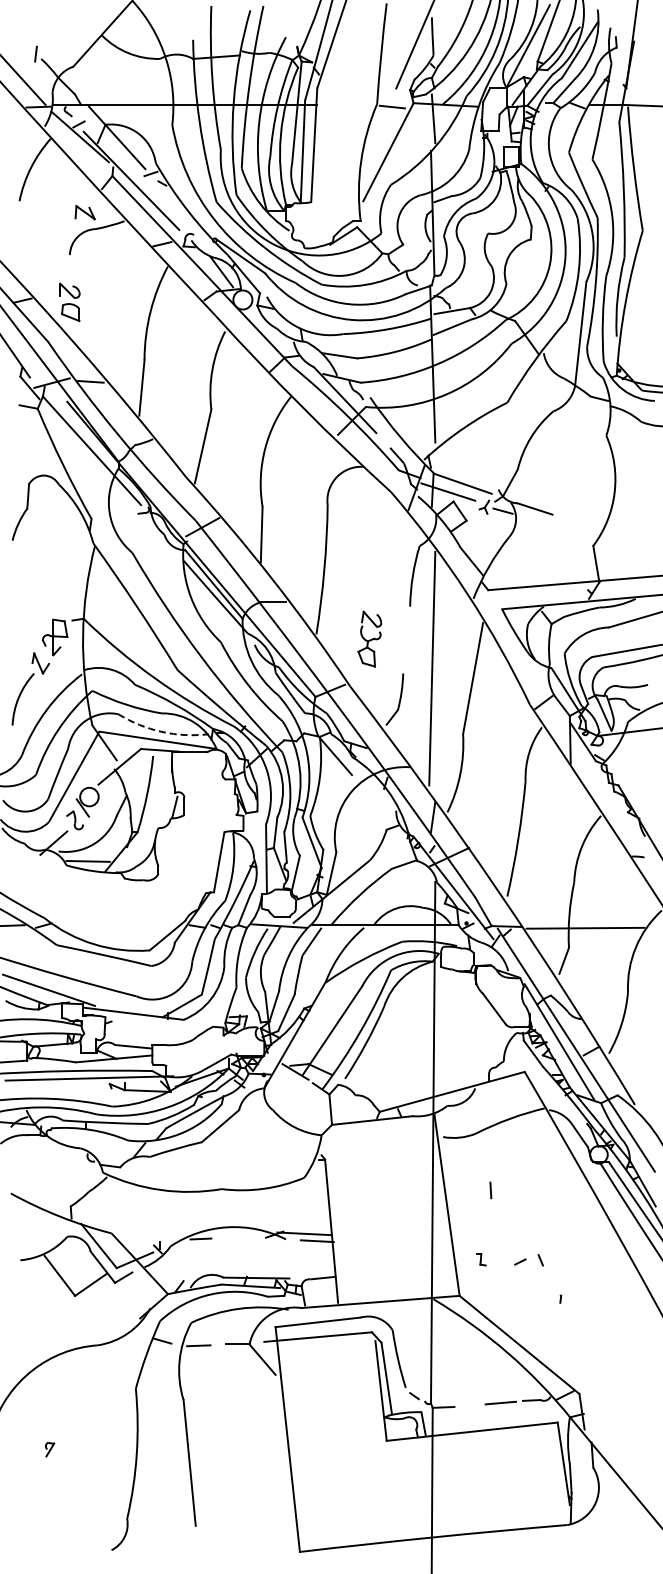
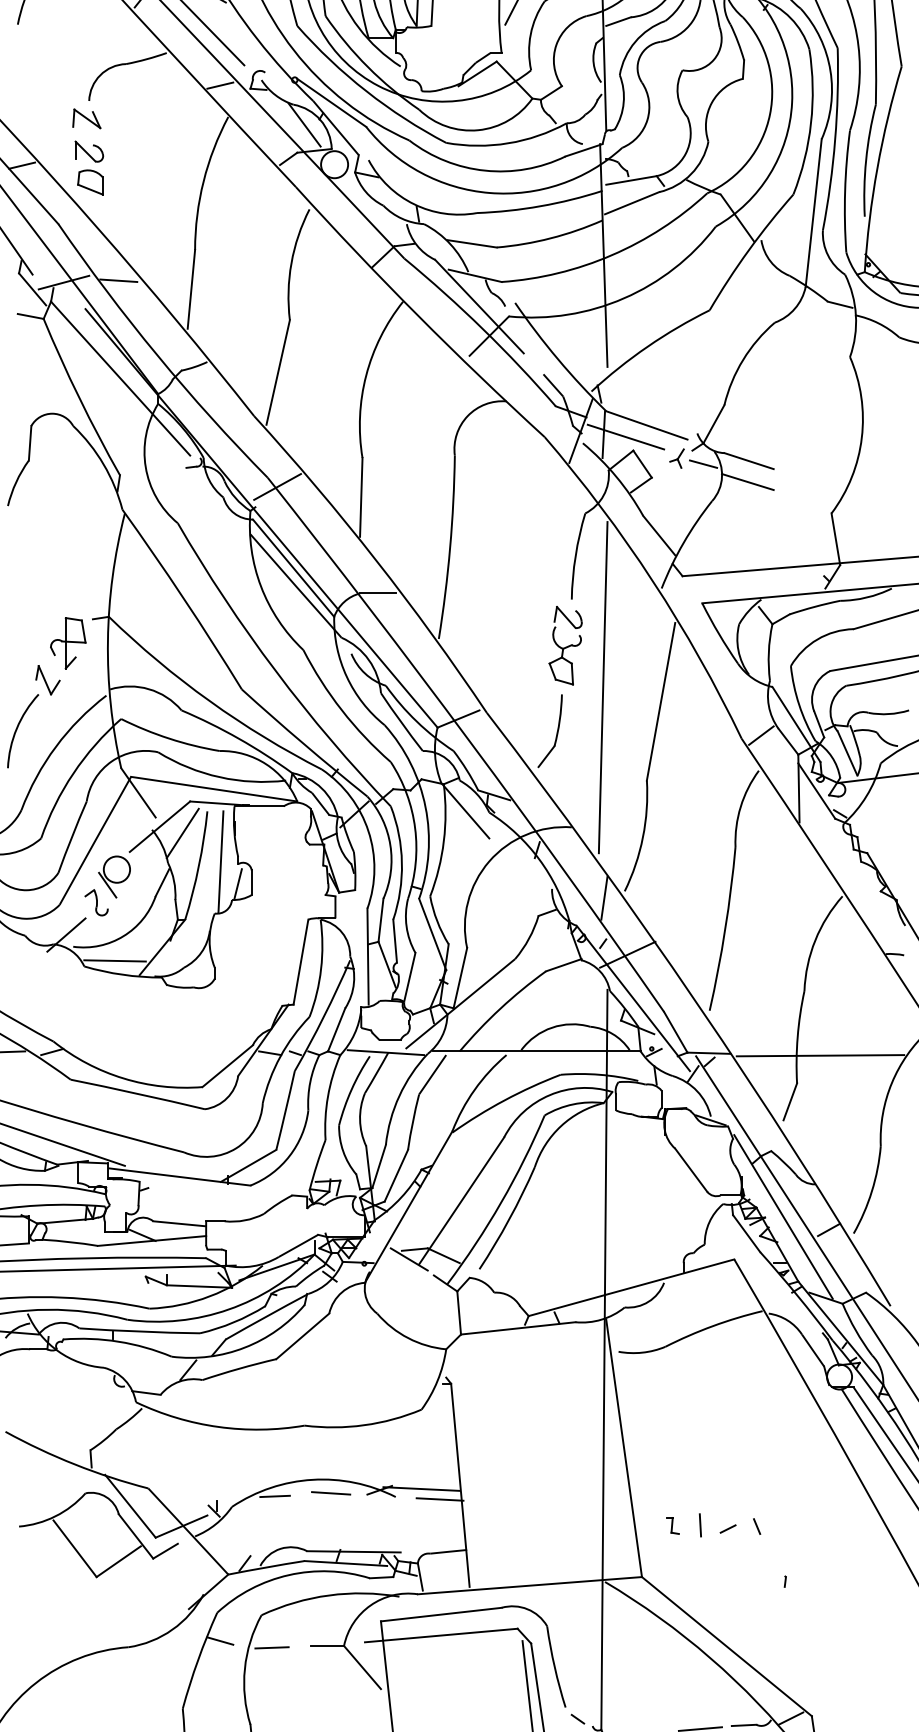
part: (84, 212) -> (85, 118), moved
line: (534, 523) -> (748, 481), added
part: (369, 638) -> (565, 644), moved
arc: (161, 731) -> (219, 776), dashed -> solid
line: (135, 771) -> (182, 833), added
line: (162, 791) -> (220, 861), added
line: (490, 1190) -> (699, 1525), moved
line: (240, 1236) -> (331, 1492), added

